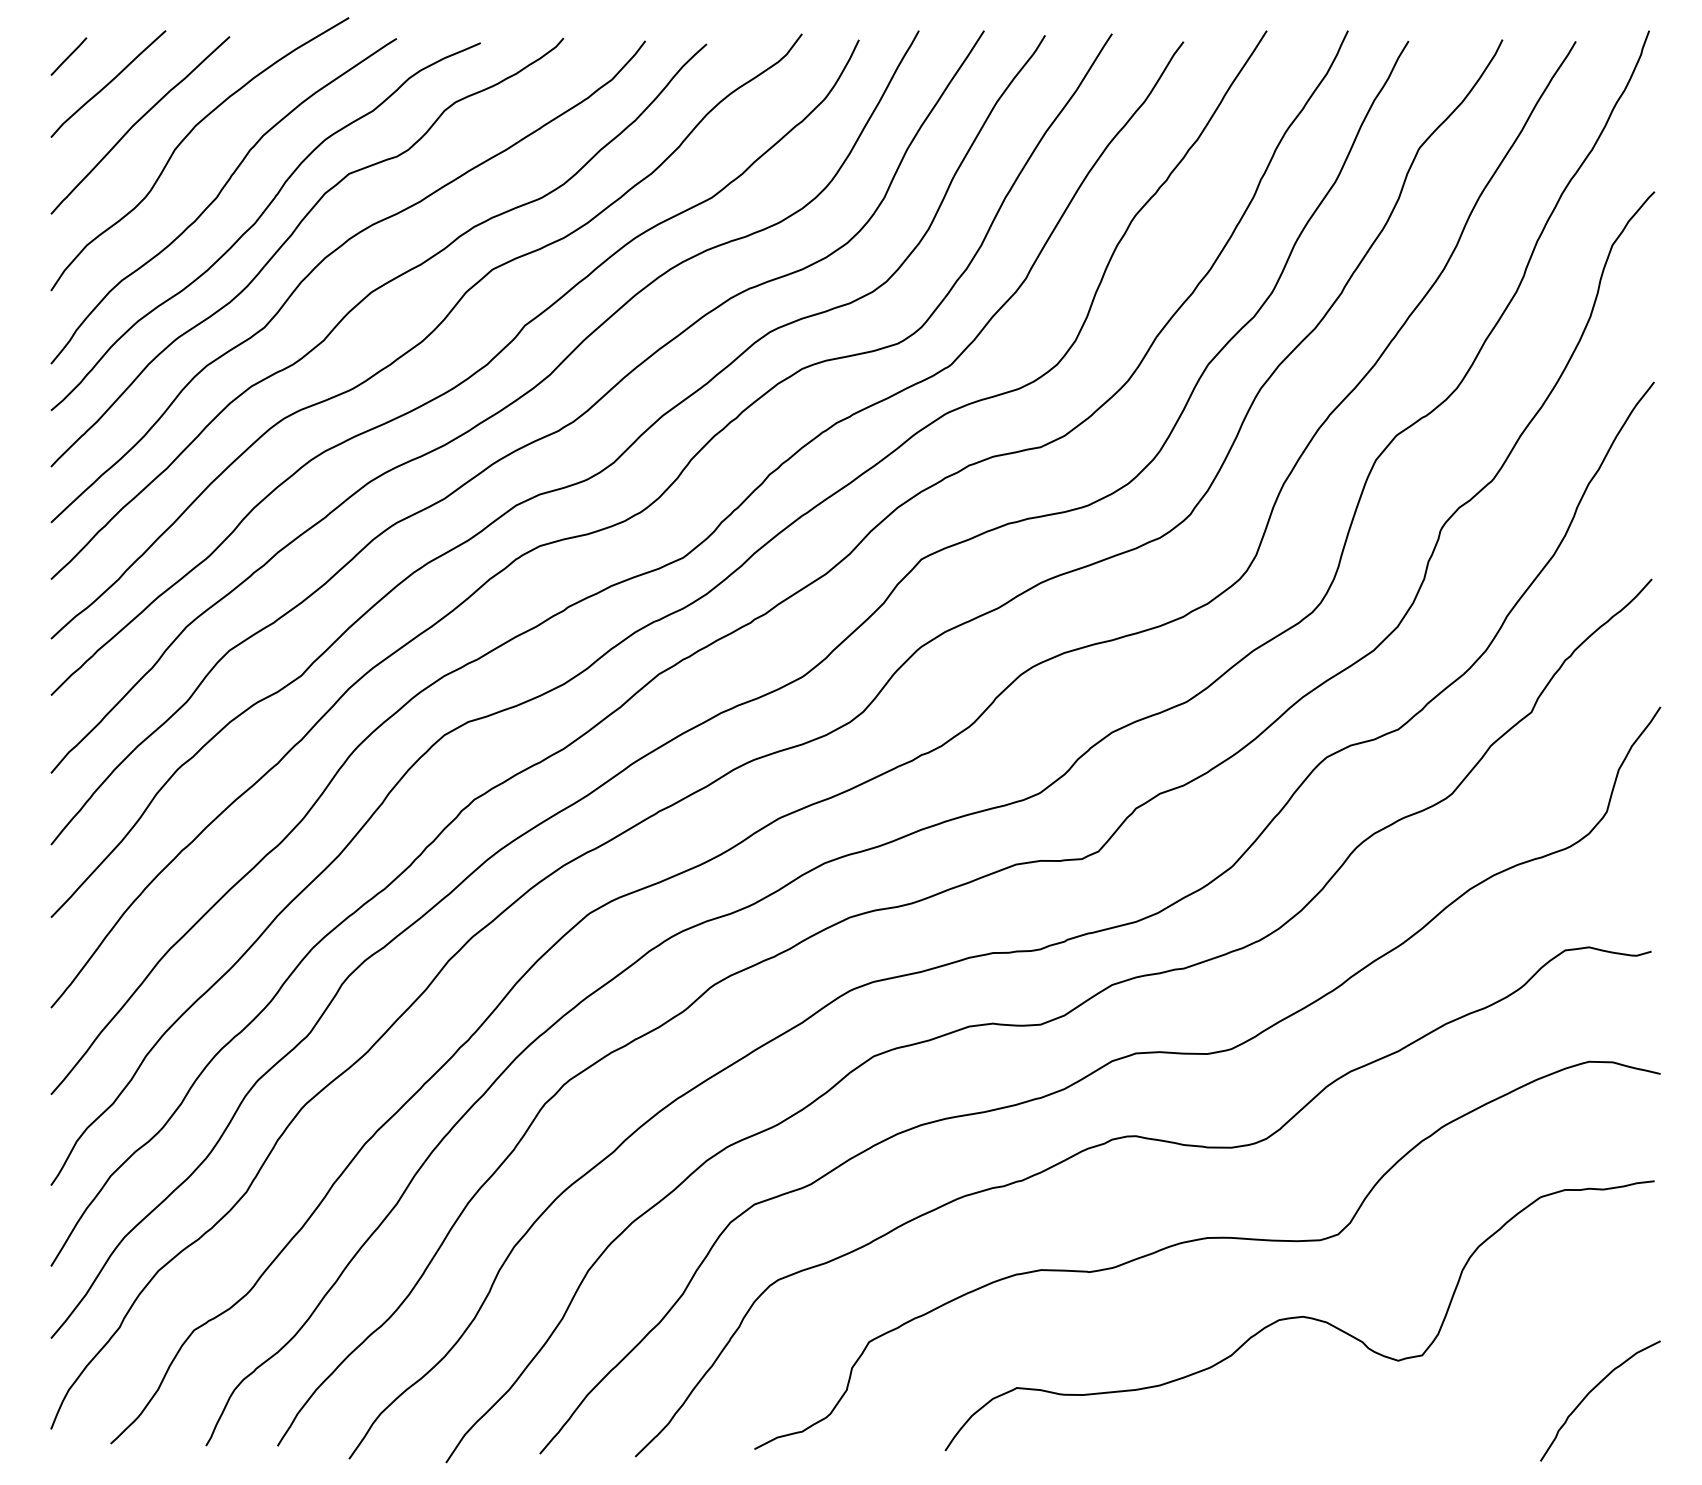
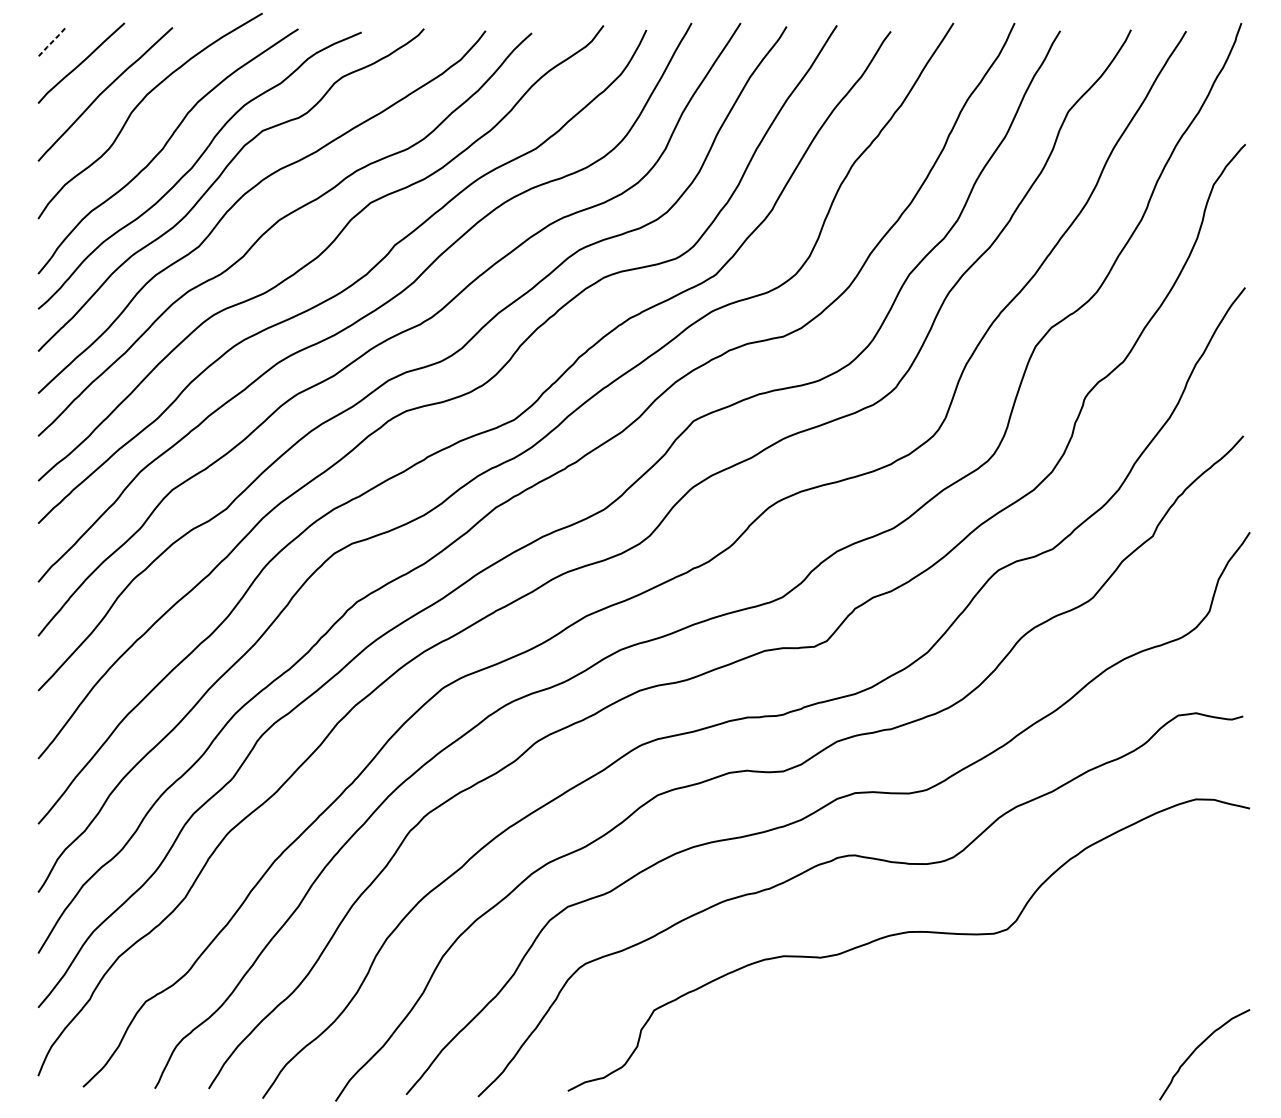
line: (68, 57) -> (51, 43), solid -> dashed
curve: (1299, 1316) -> (978, 991), removed

